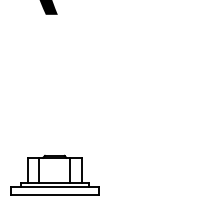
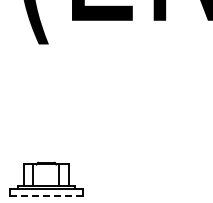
line: (54, 194) -> (46, 195), solid -> dashed

